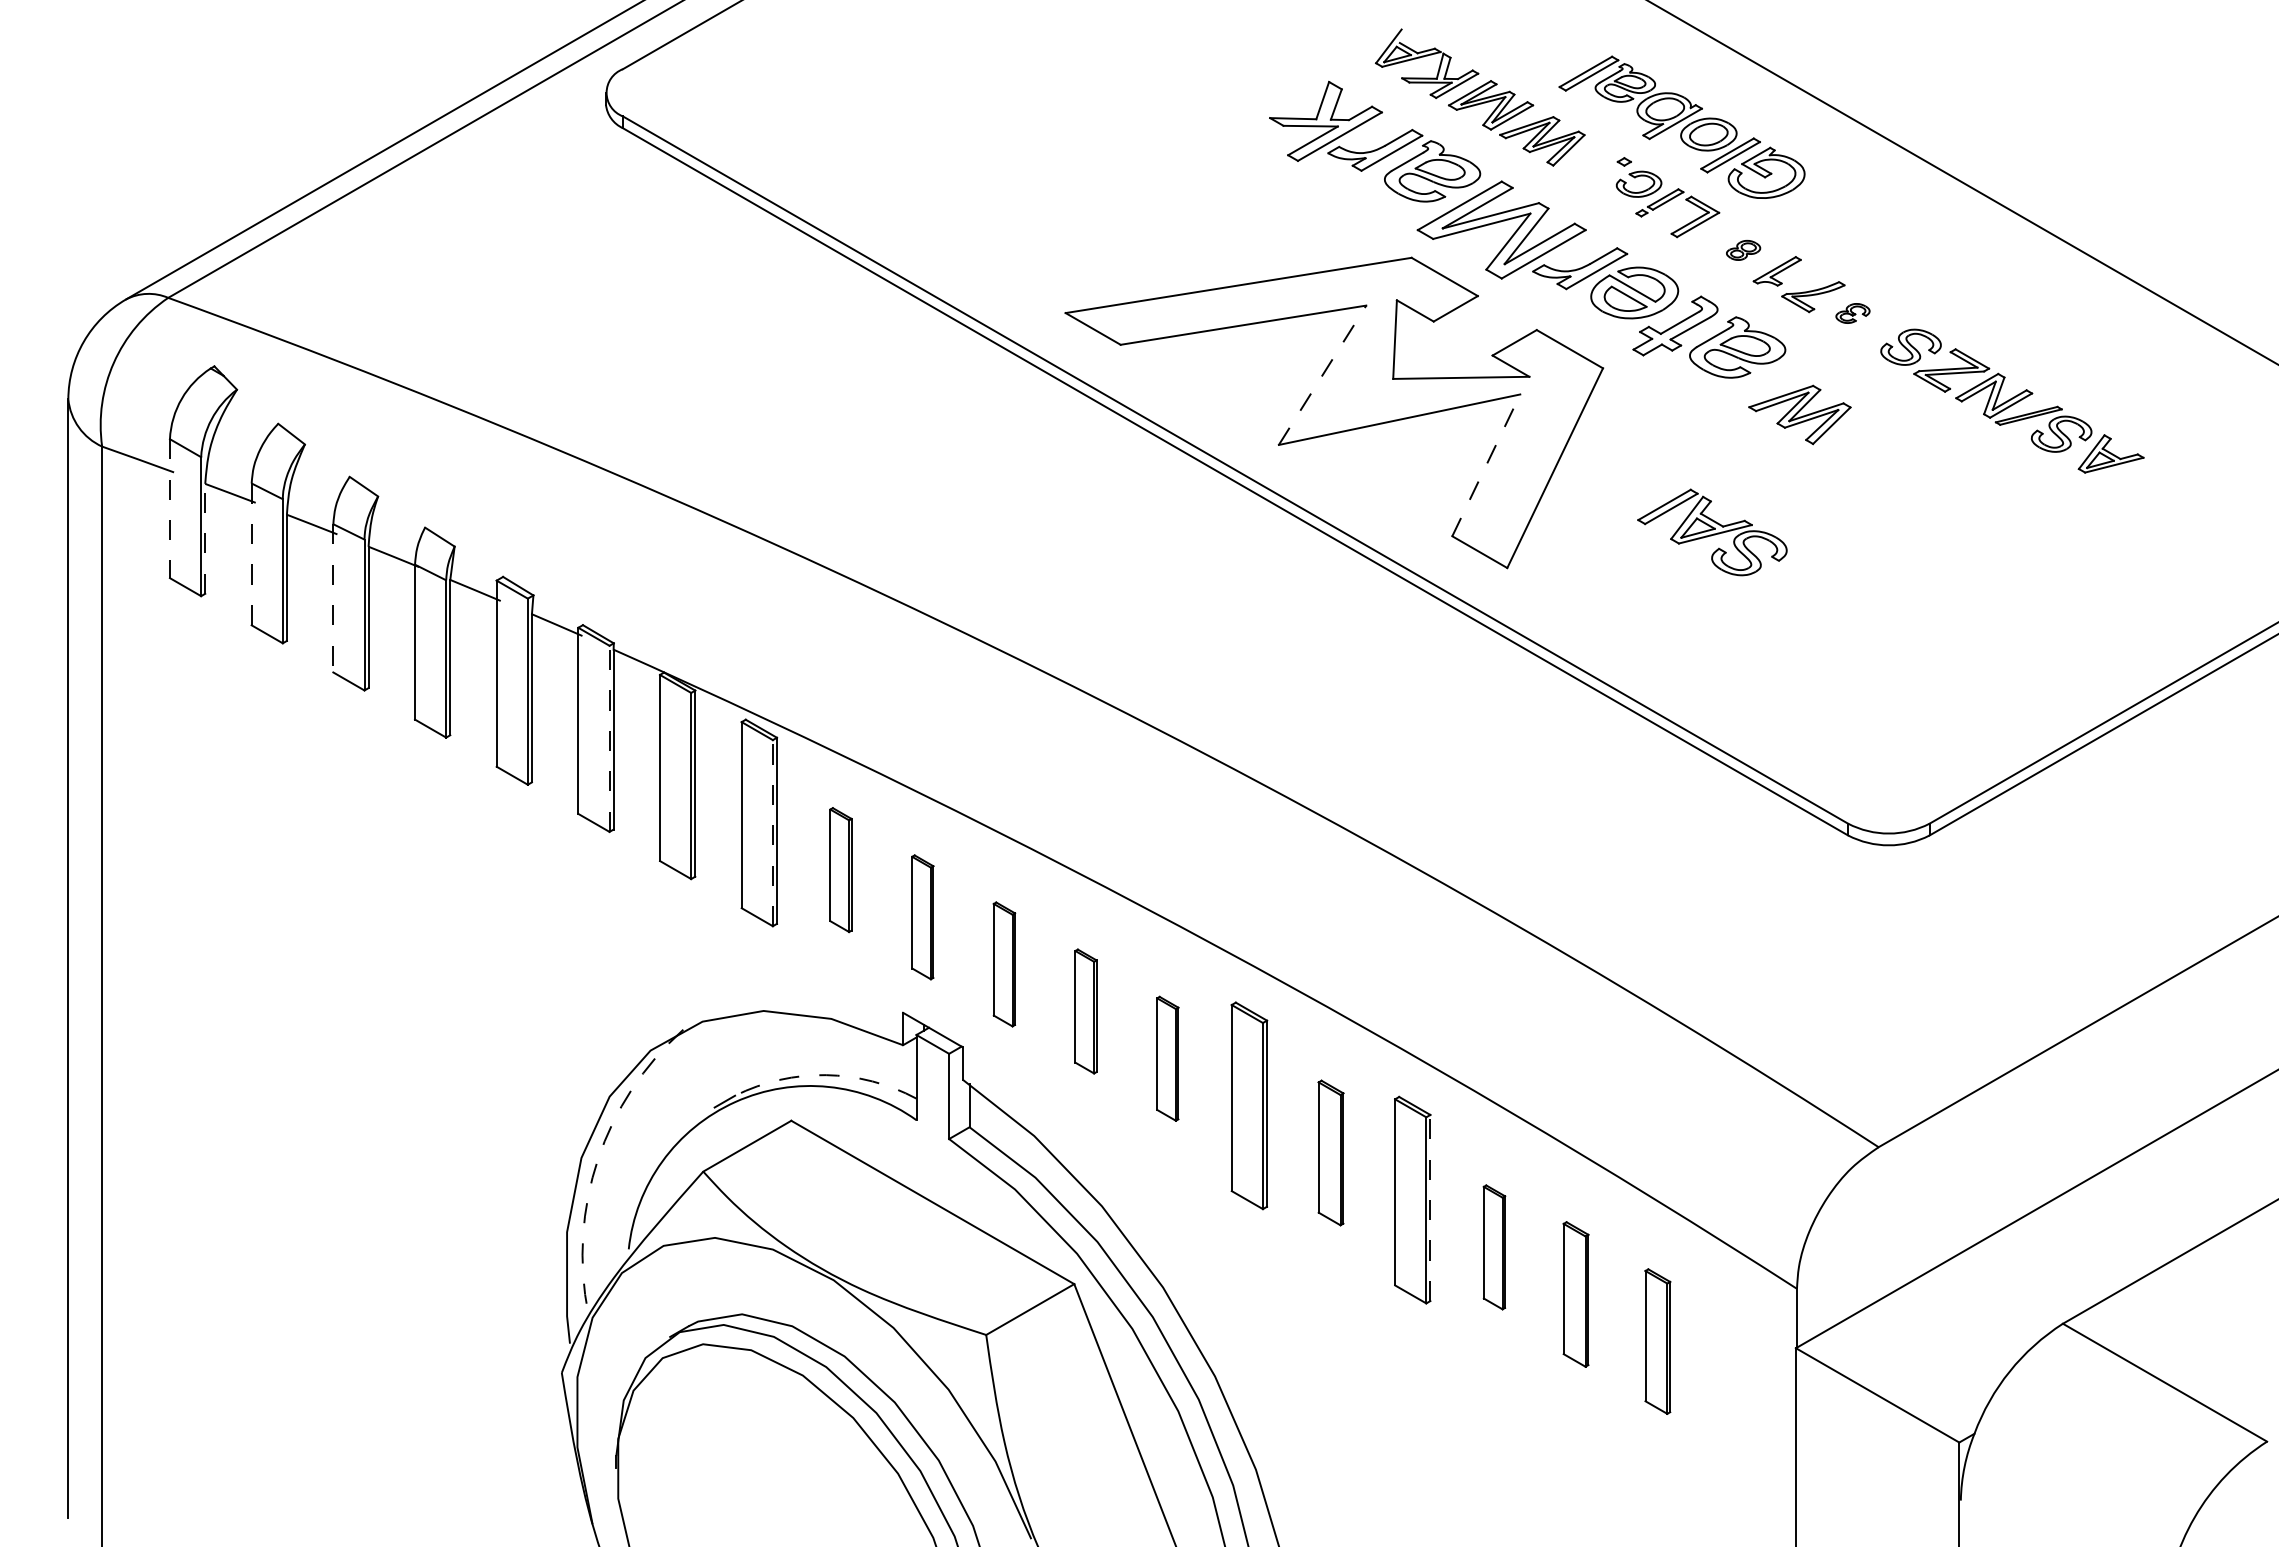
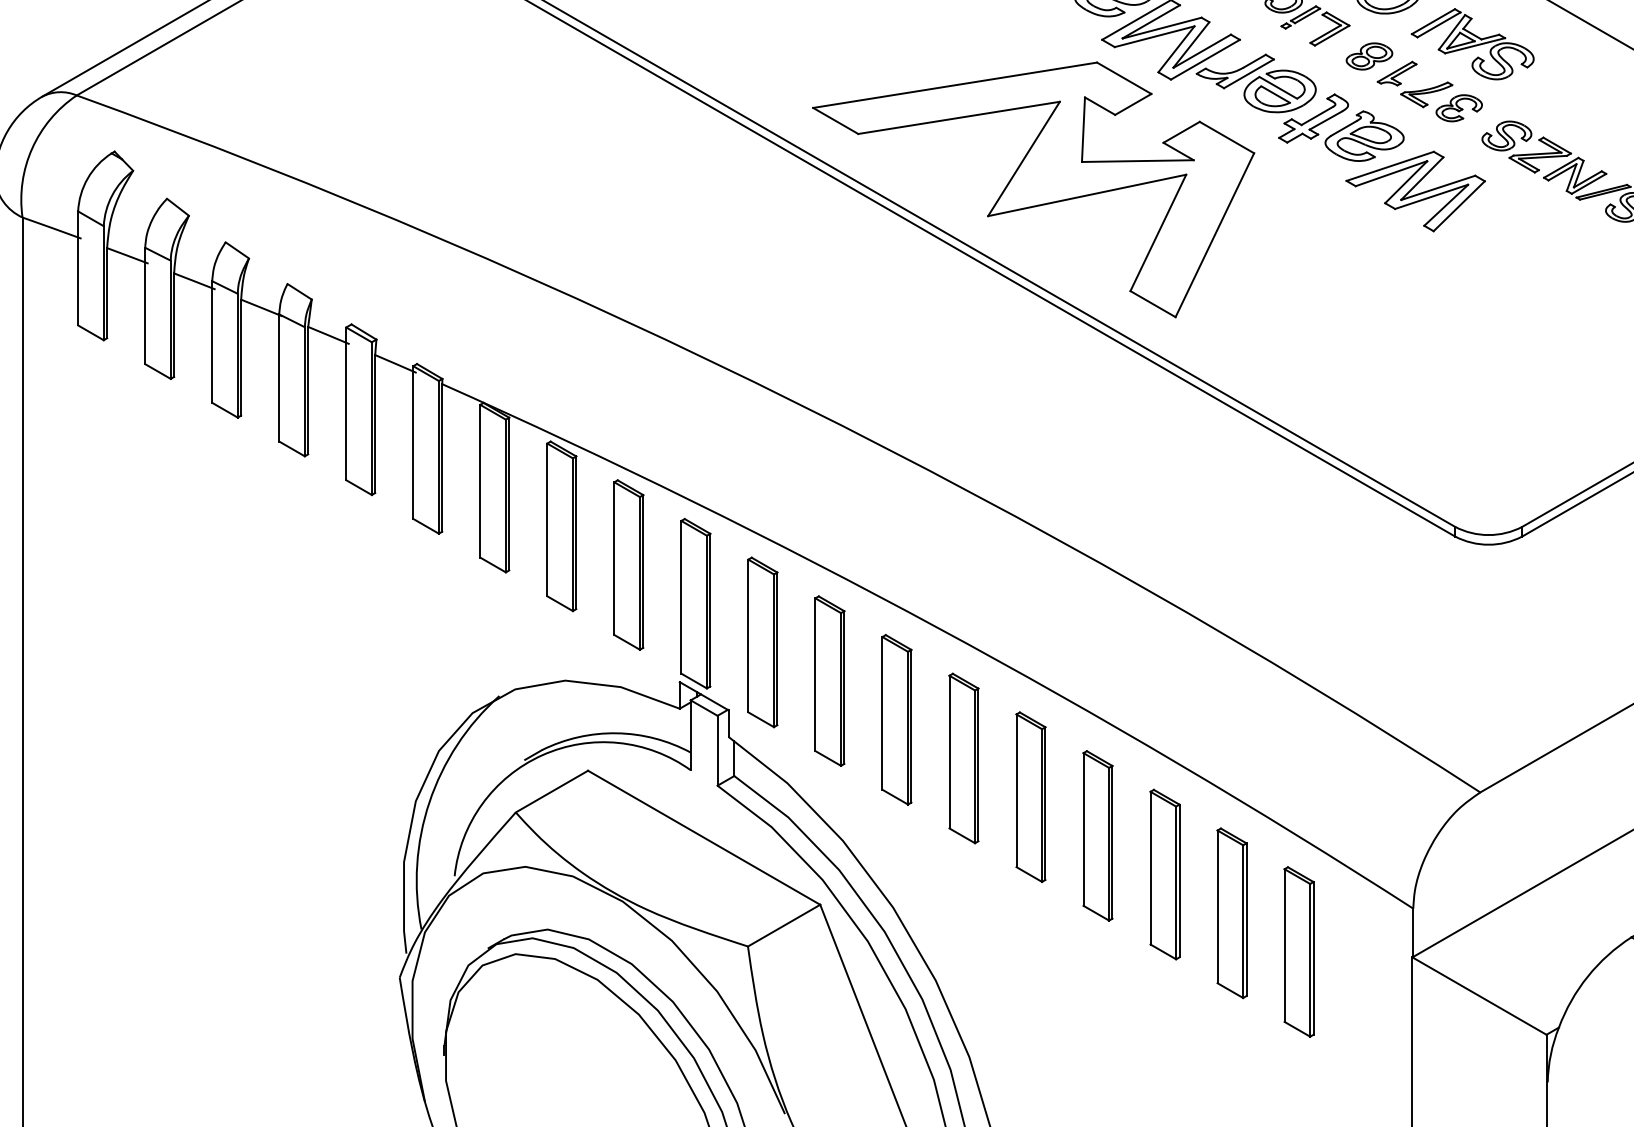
part: (1743, 250) -> (1369, 56), size x1.67
part: (1852, 313) -> (1458, 108), size x1.67
line: (1322, 374) -> (1023, 158), dashed -> solid
part: (1799, 414) -> (1415, 191), size x1.67
line: (1486, 465) -> (1158, 233), dashed -> solid
line: (169, 509) -> (77, 269), dashed -> solid
part: (1712, 532) -> (1472, 44), moved
line: (205, 538) -> (107, 292), dashed -> solid
line: (251, 554) -> (145, 306), dashed -> solid
line: (333, 598) -> (212, 342), dashed -> solid
line: (609, 738) -> (438, 457), dashed -> solid
line: (772, 832) -> (572, 534), dashed -> solid
part: (840, 869) -> (628, 564), size x1.67
part: (922, 917) -> (695, 603), size x1.67
part: (1004, 964) -> (762, 642), size x1.67
part: (1085, 1011) -> (829, 681), size x1.67
part: (1167, 1058) -> (896, 719), size x1.67
arc: (826, 1075) -> (616, 733), dashed -> solid
part: (1330, 1152) -> (1030, 796), size x1.43
arc: (598, 1159) -> (429, 802), dashed -> solid
line: (1430, 1207) -> (1112, 841), dashed -> solid
part: (1494, 1247) -> (1165, 874), size x1.67
part: (1575, 1294) -> (1231, 913), size x1.43
part: (1657, 1341) -> (1298, 951), size x1.43

